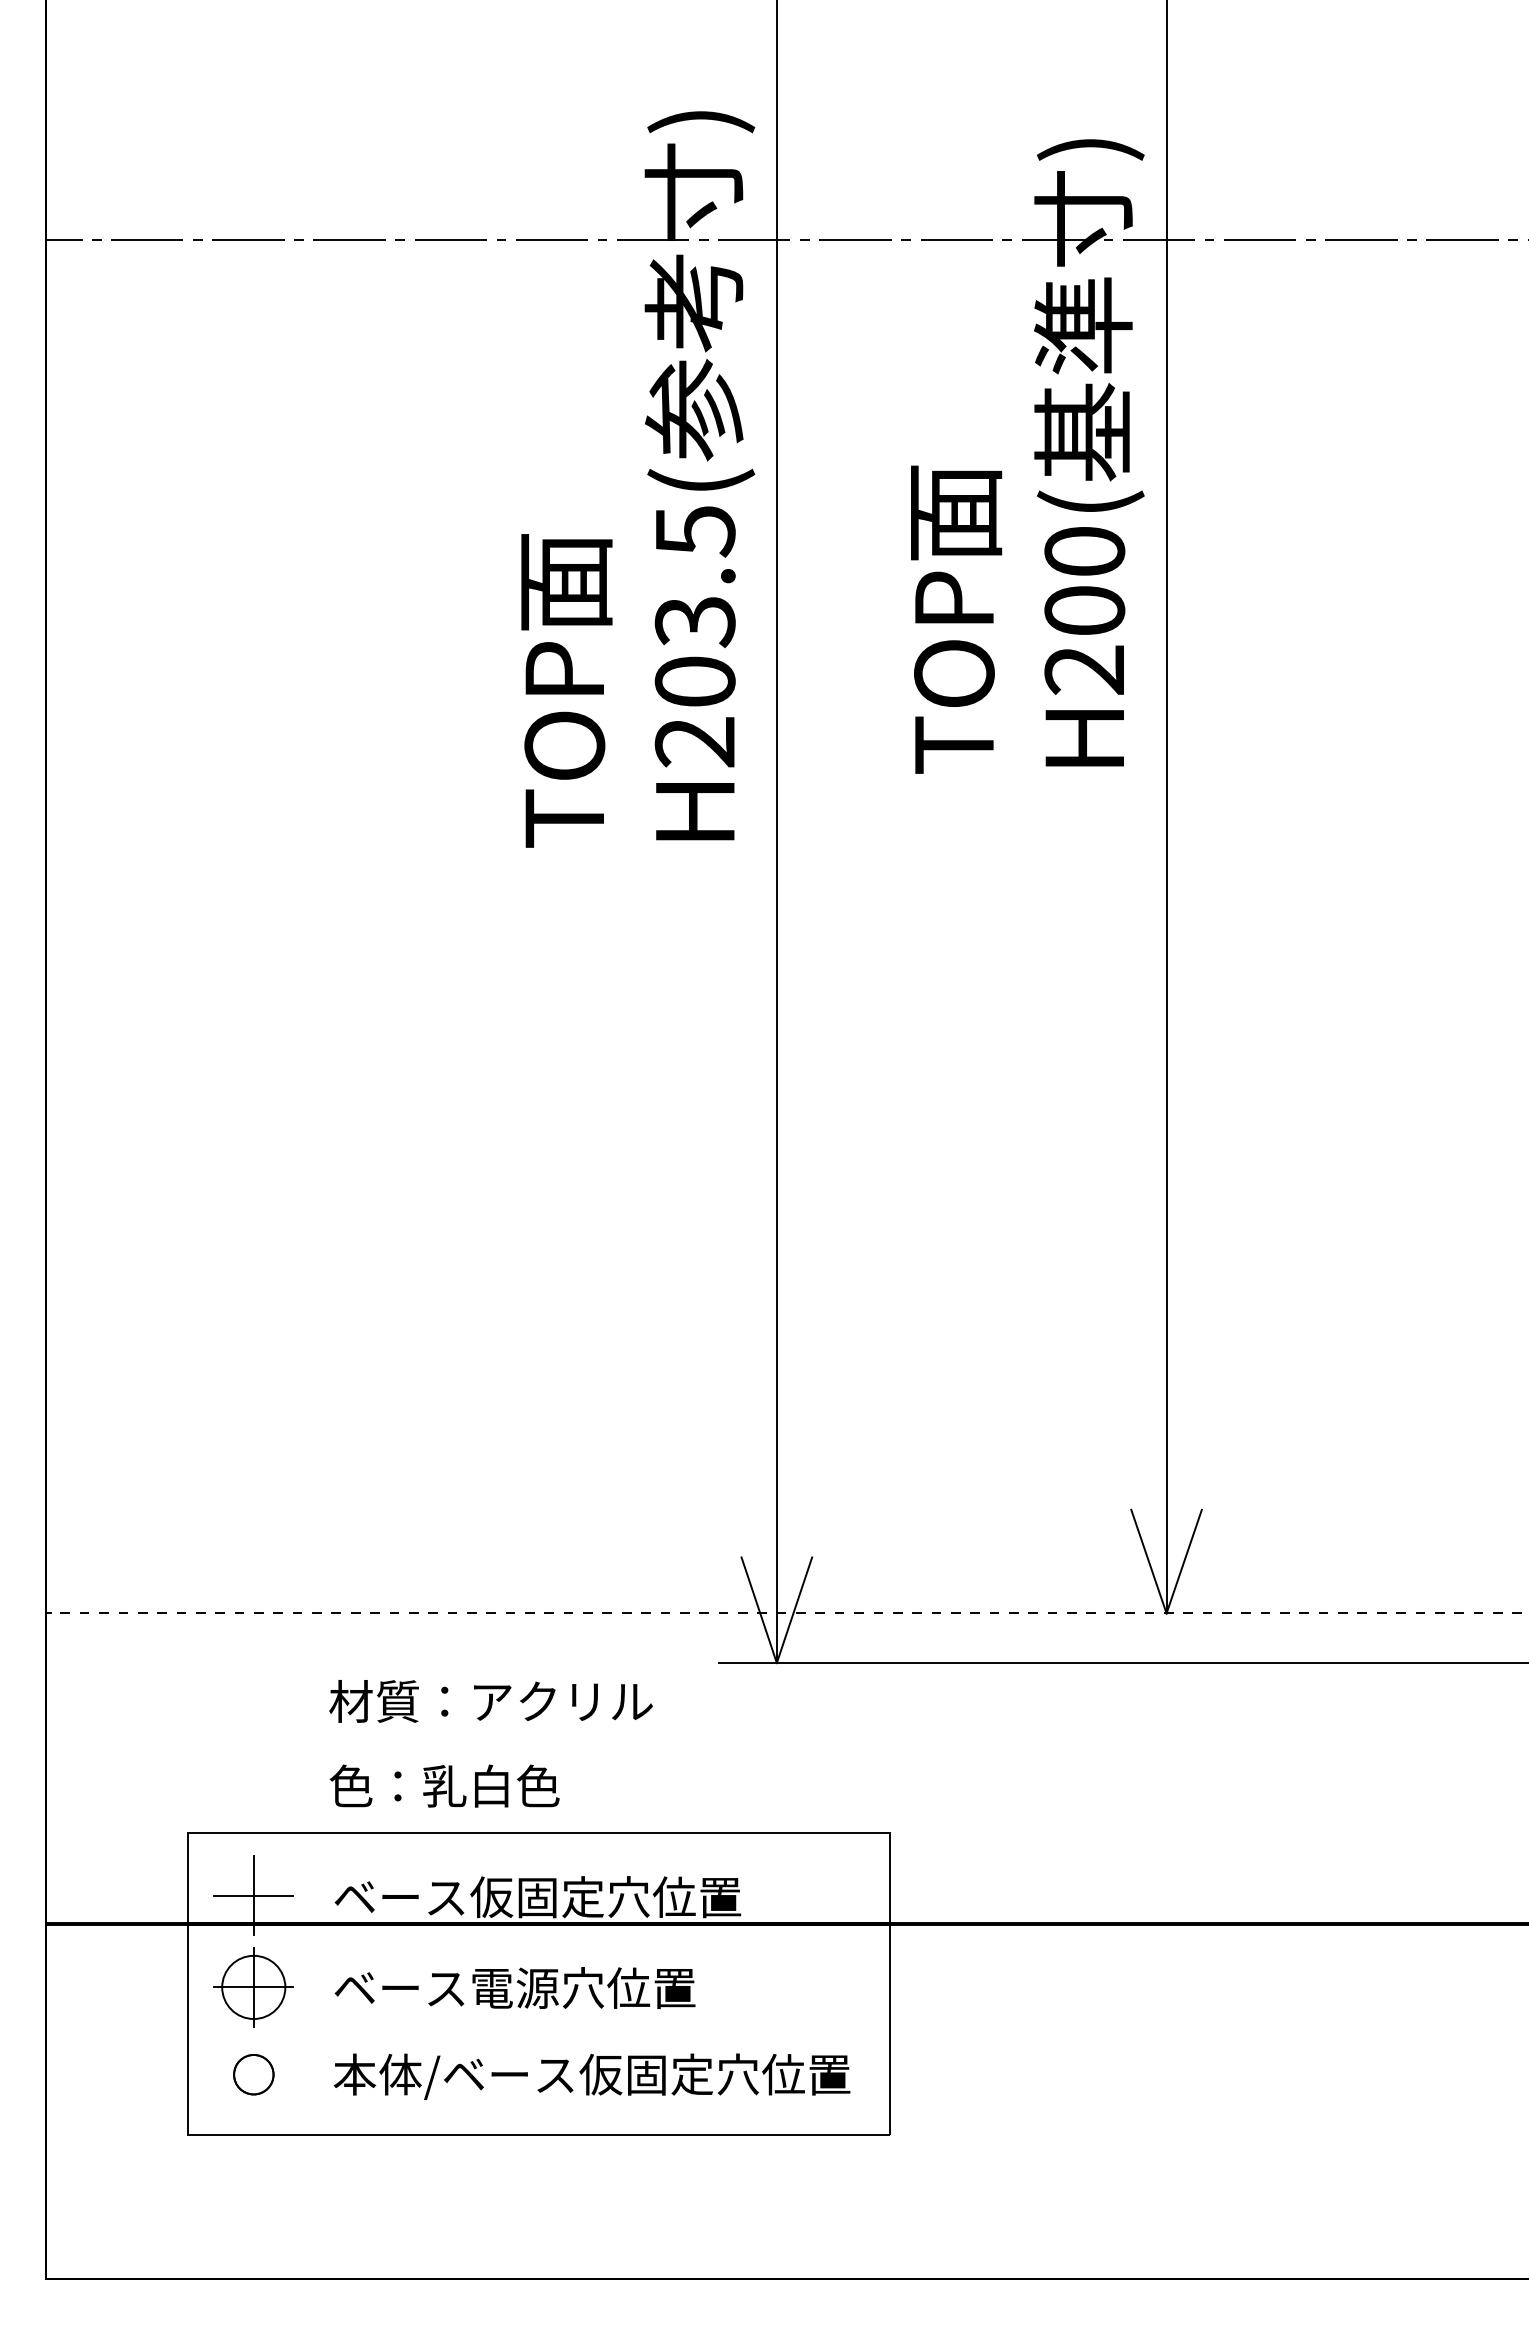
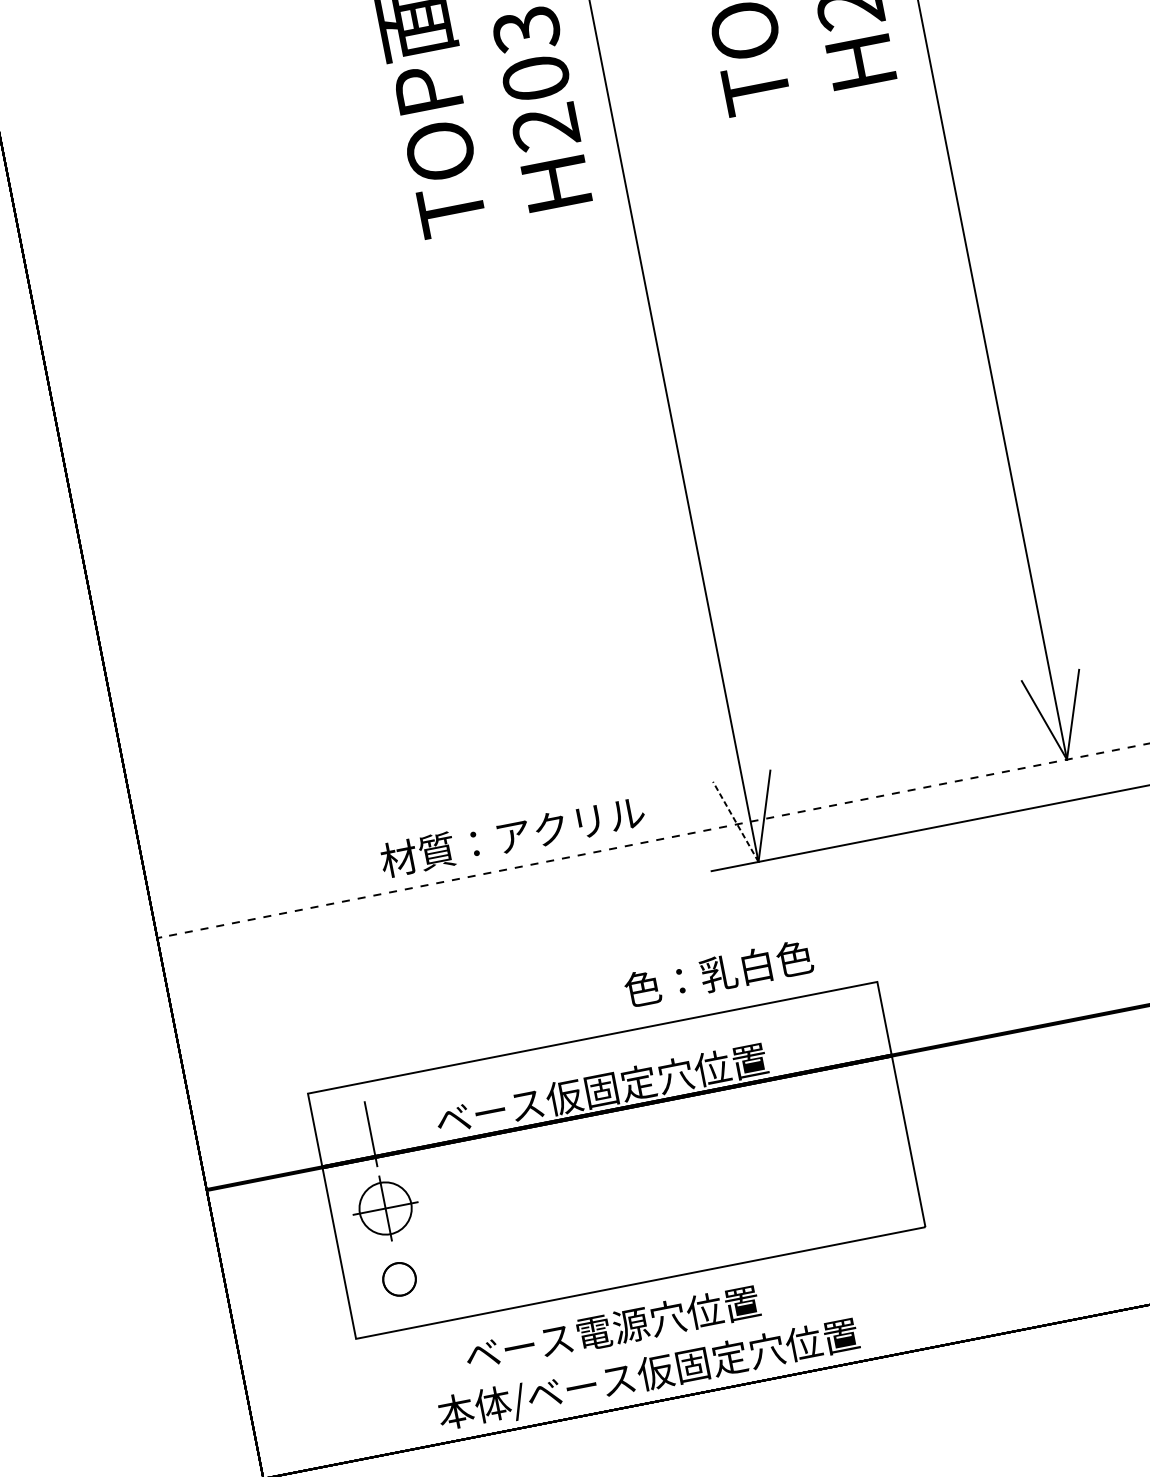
line: (759, 1610) -> (736, 822), solid -> dashed
text: (490, 1701) -> (512, 836), moved
text: (444, 1785) -> (718, 973), moved
line: (253, 1895) -> (370, 1133), removed
text: (514, 1987) -> (612, 1328), moved
text: (591, 2076) -> (648, 1375), moved

